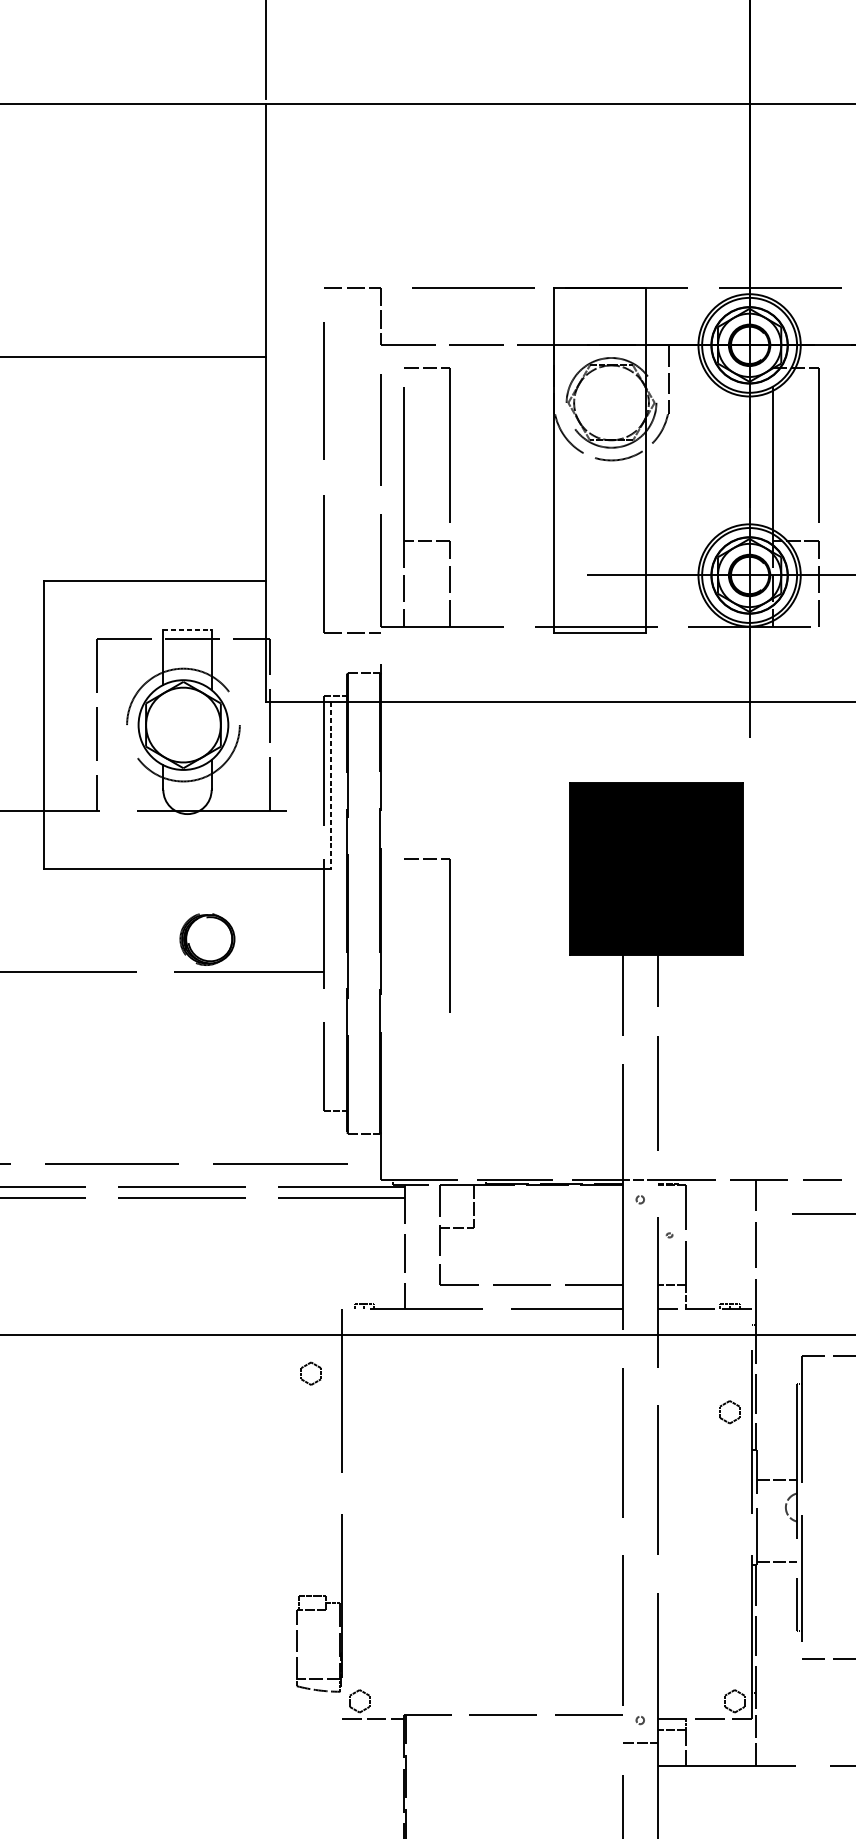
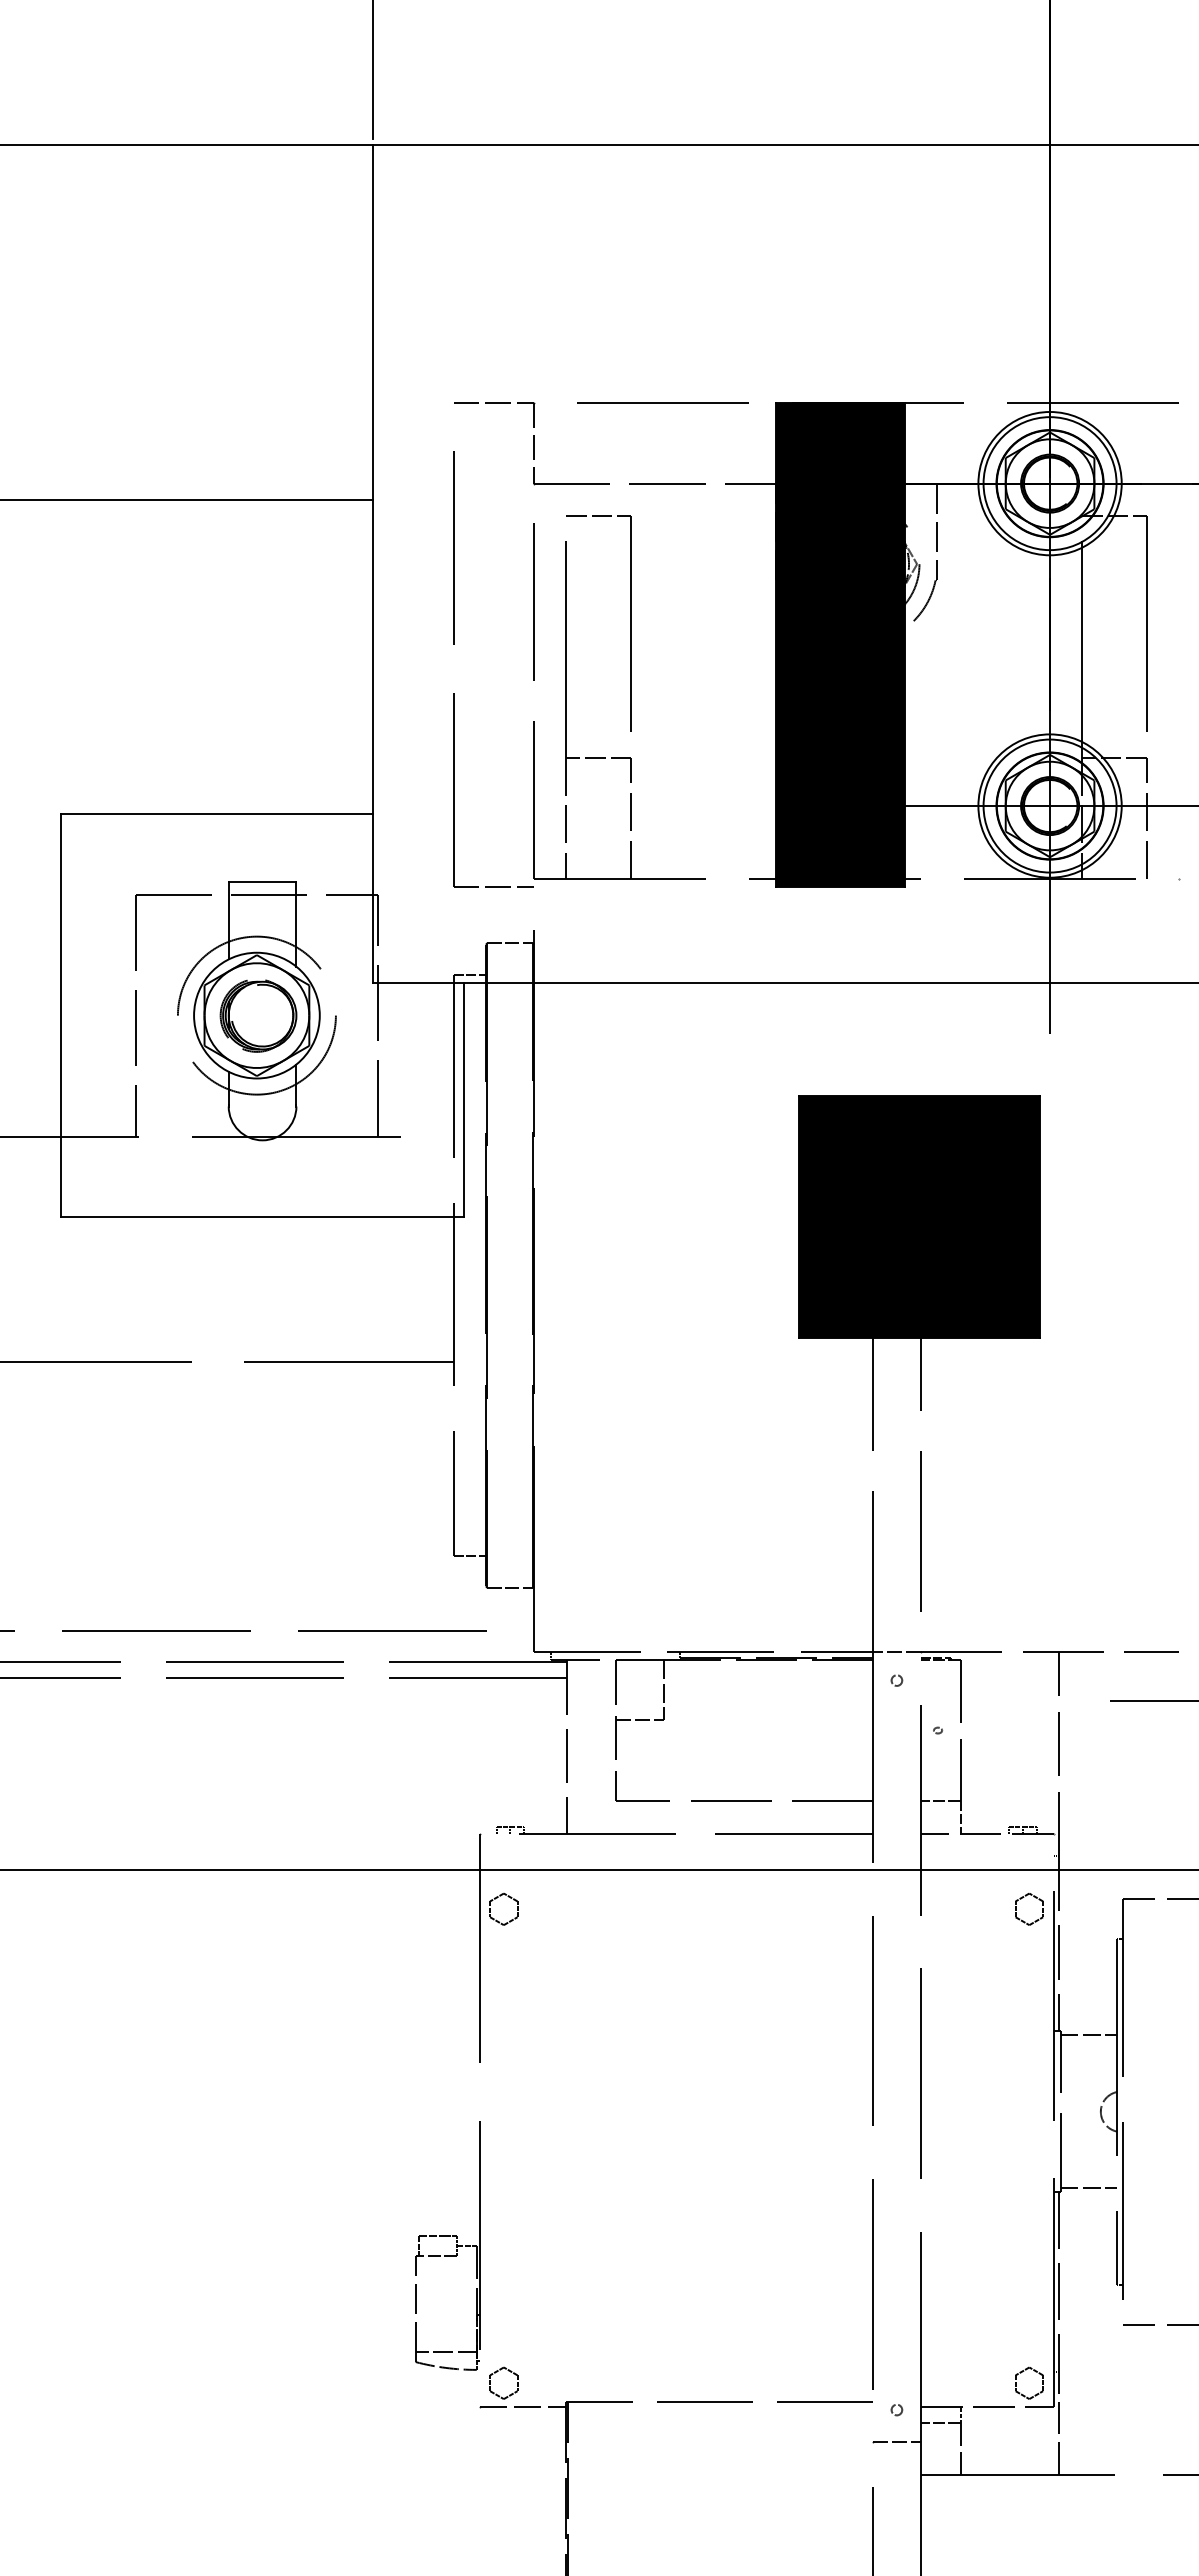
fill: (600, 460) -> (840, 644), added
line: (187, 629) -> (262, 881), dashed -> solid
line: (331, 785) -> (464, 1100), dashed -> solid
part: (450, 935) -> (630, 1310), removed
part: (207, 939) -> (258, 1015), moved
part: (305, 1380) -> (496, 1919), moved
part: (734, 1404) -> (1035, 1898), moved
line: (777, 1480) -> (1088, 2035), moved

